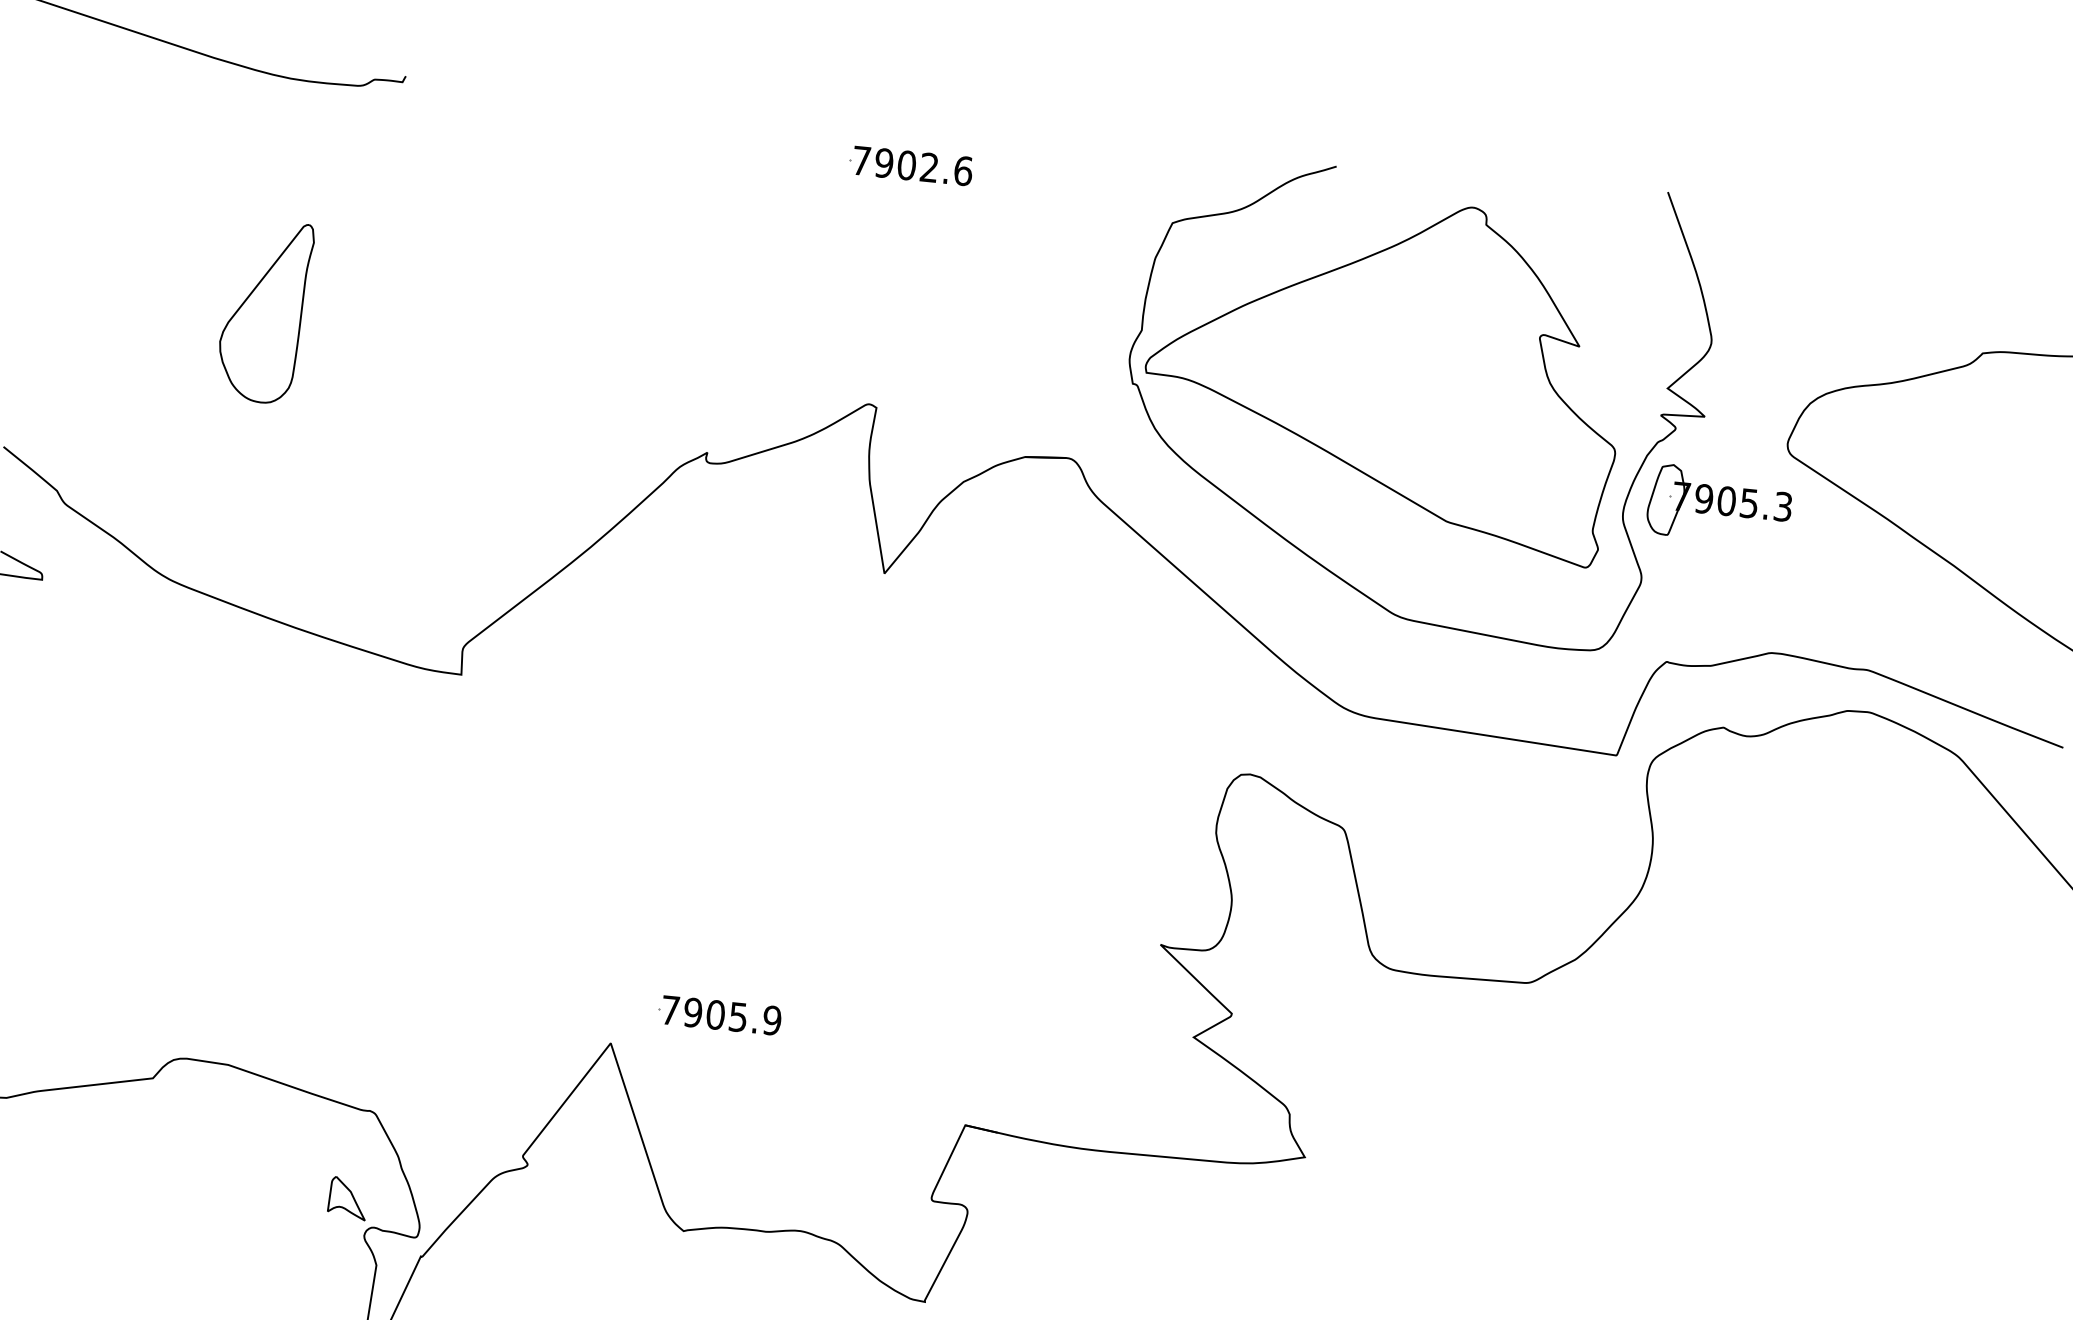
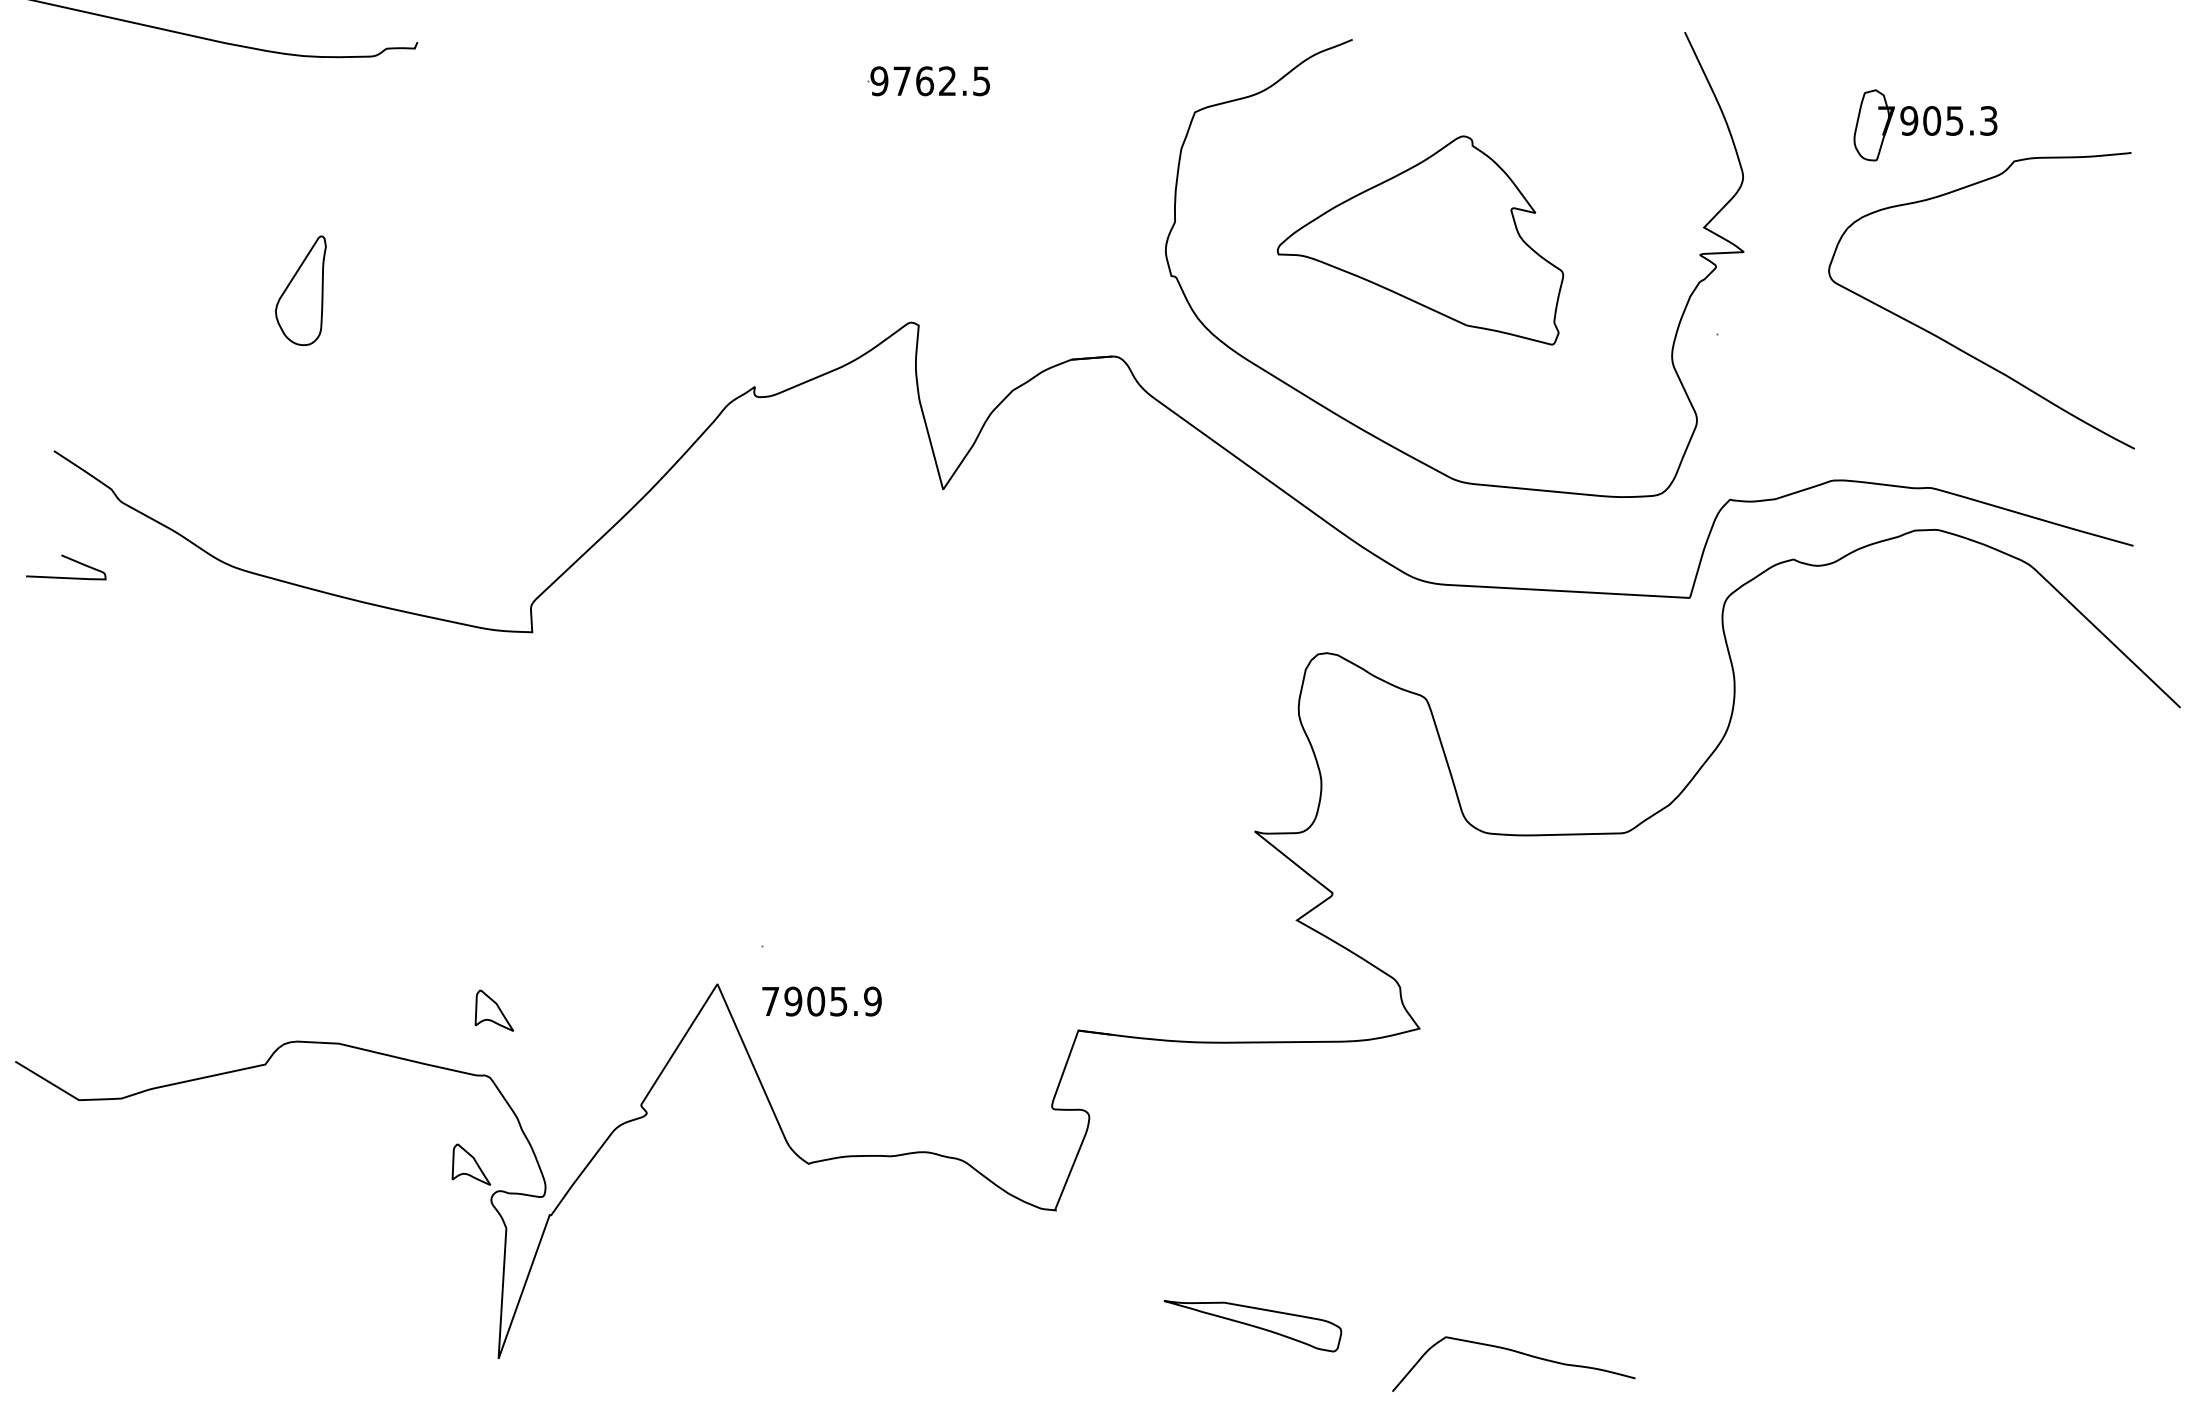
text: (912, 166) -> (930, 81), 7902.6 -> 9762.5
part: (264, 311) -> (300, 290), size x0.6
part: (1384, 373) -> (1420, 240), size x0.6
part: (1719, 505) -> (1925, 125), moved
text: (721, 1015) -> (821, 1001), moved
part: (386, 1047) -> (494, 1010), added

